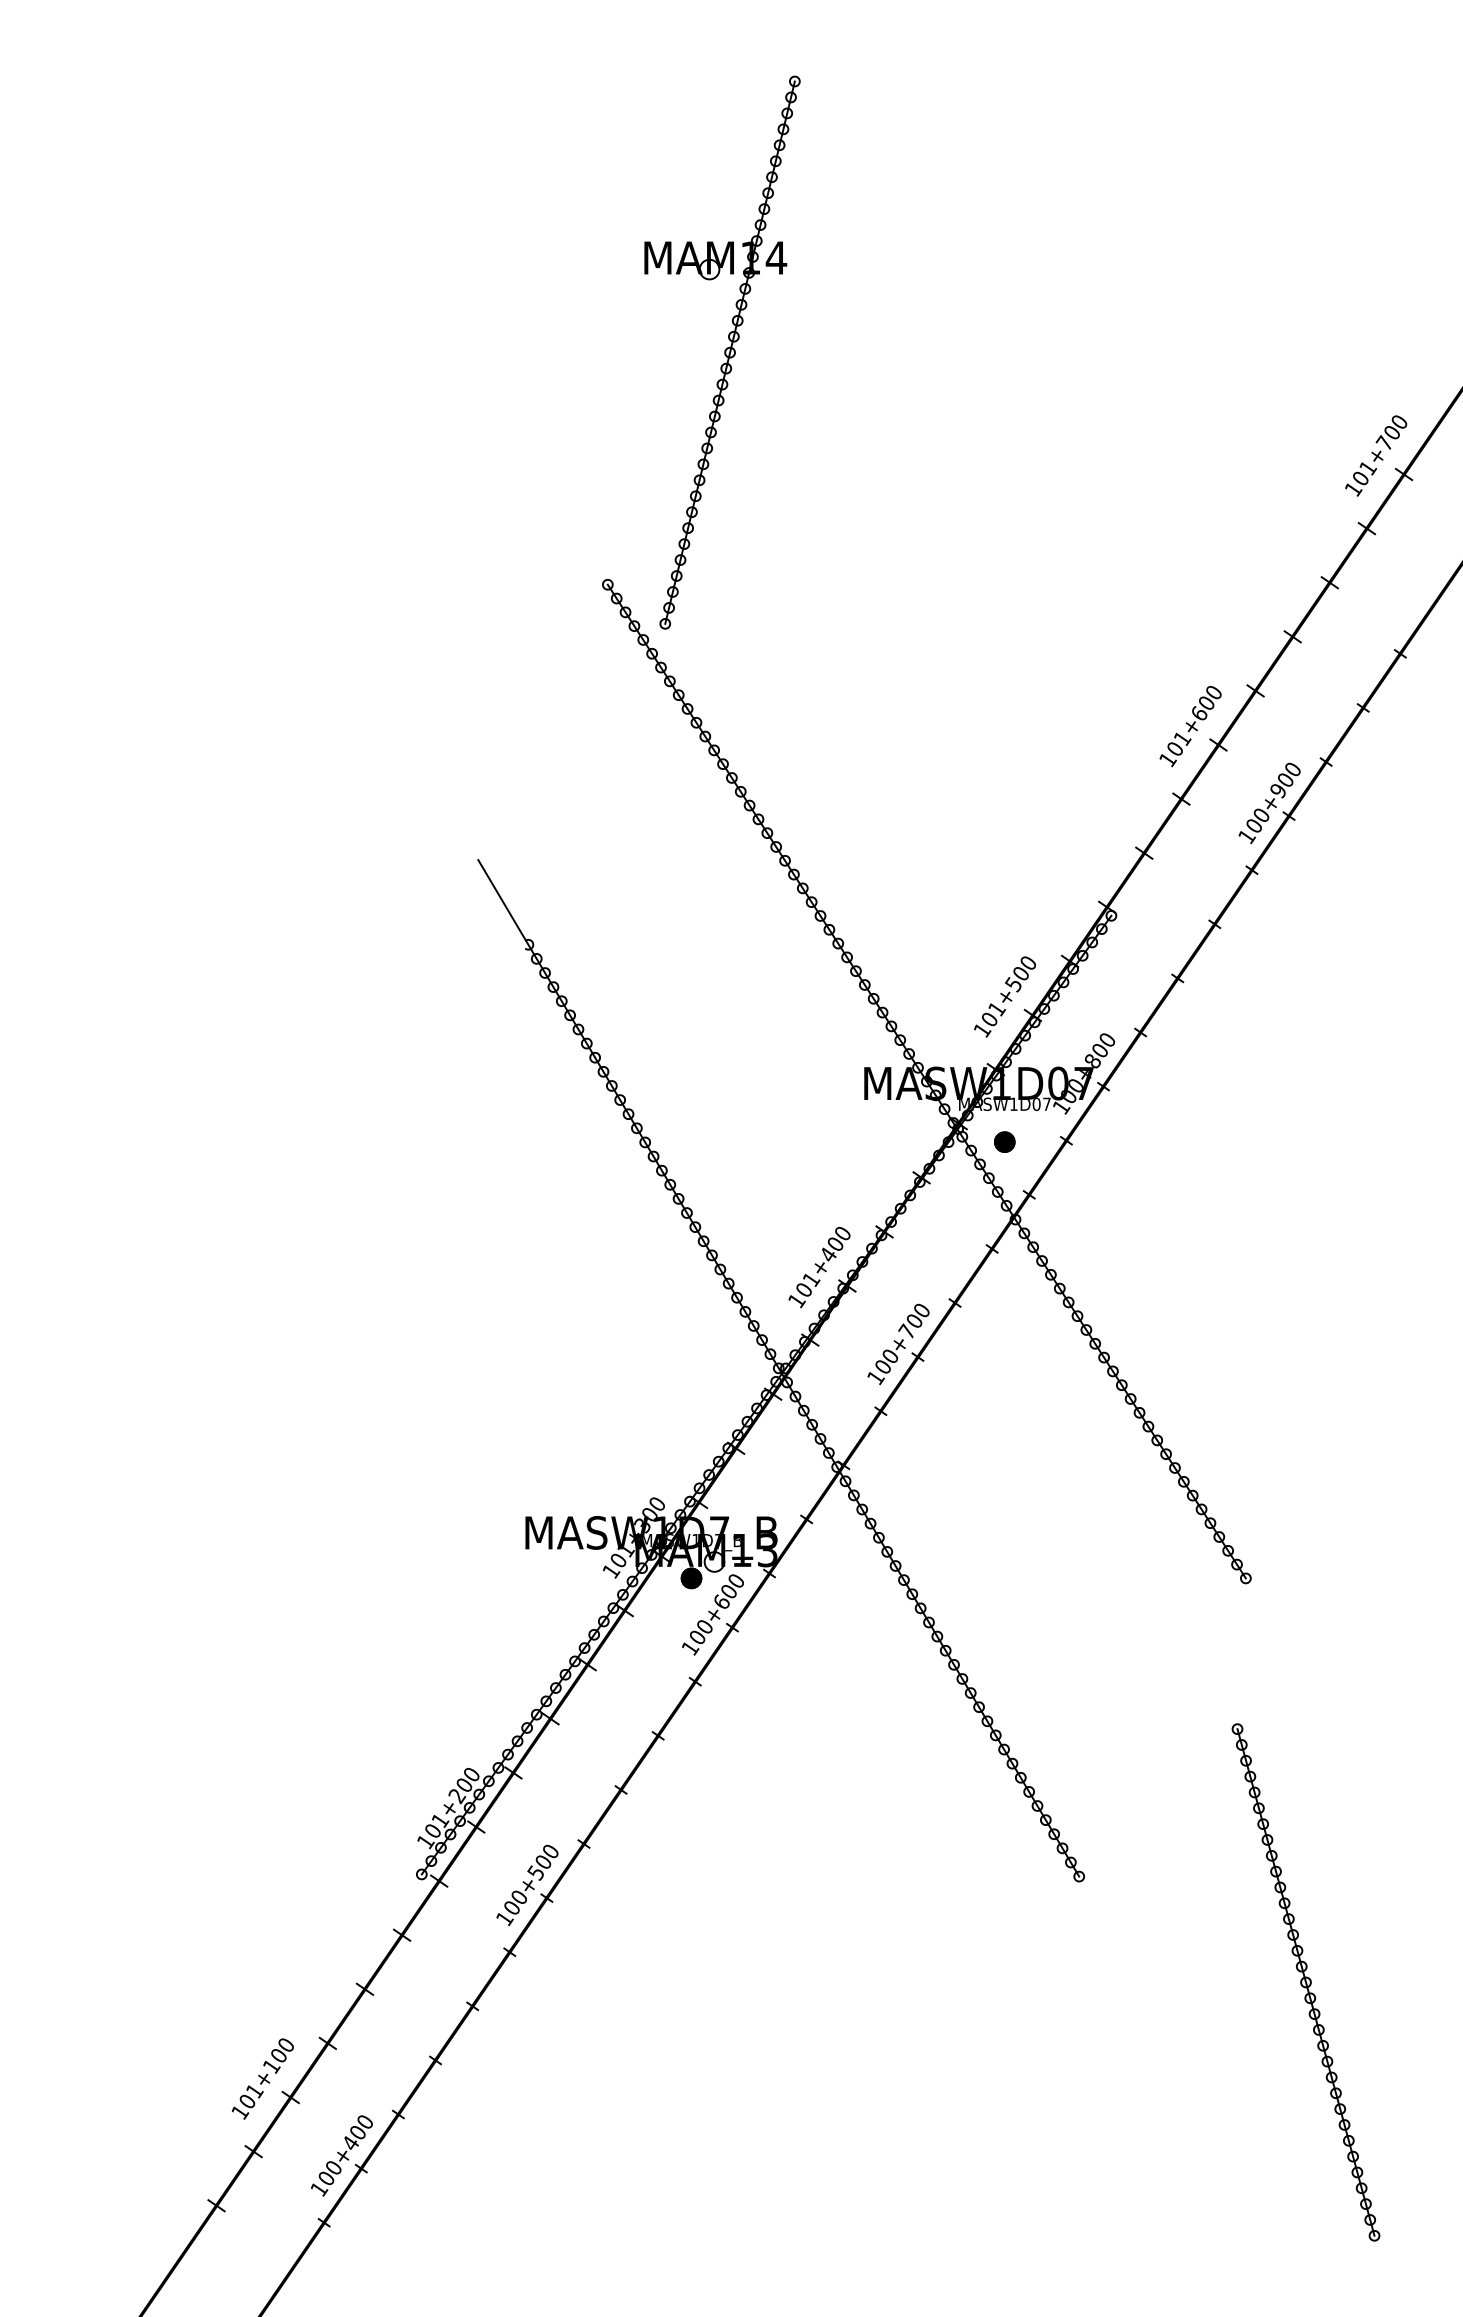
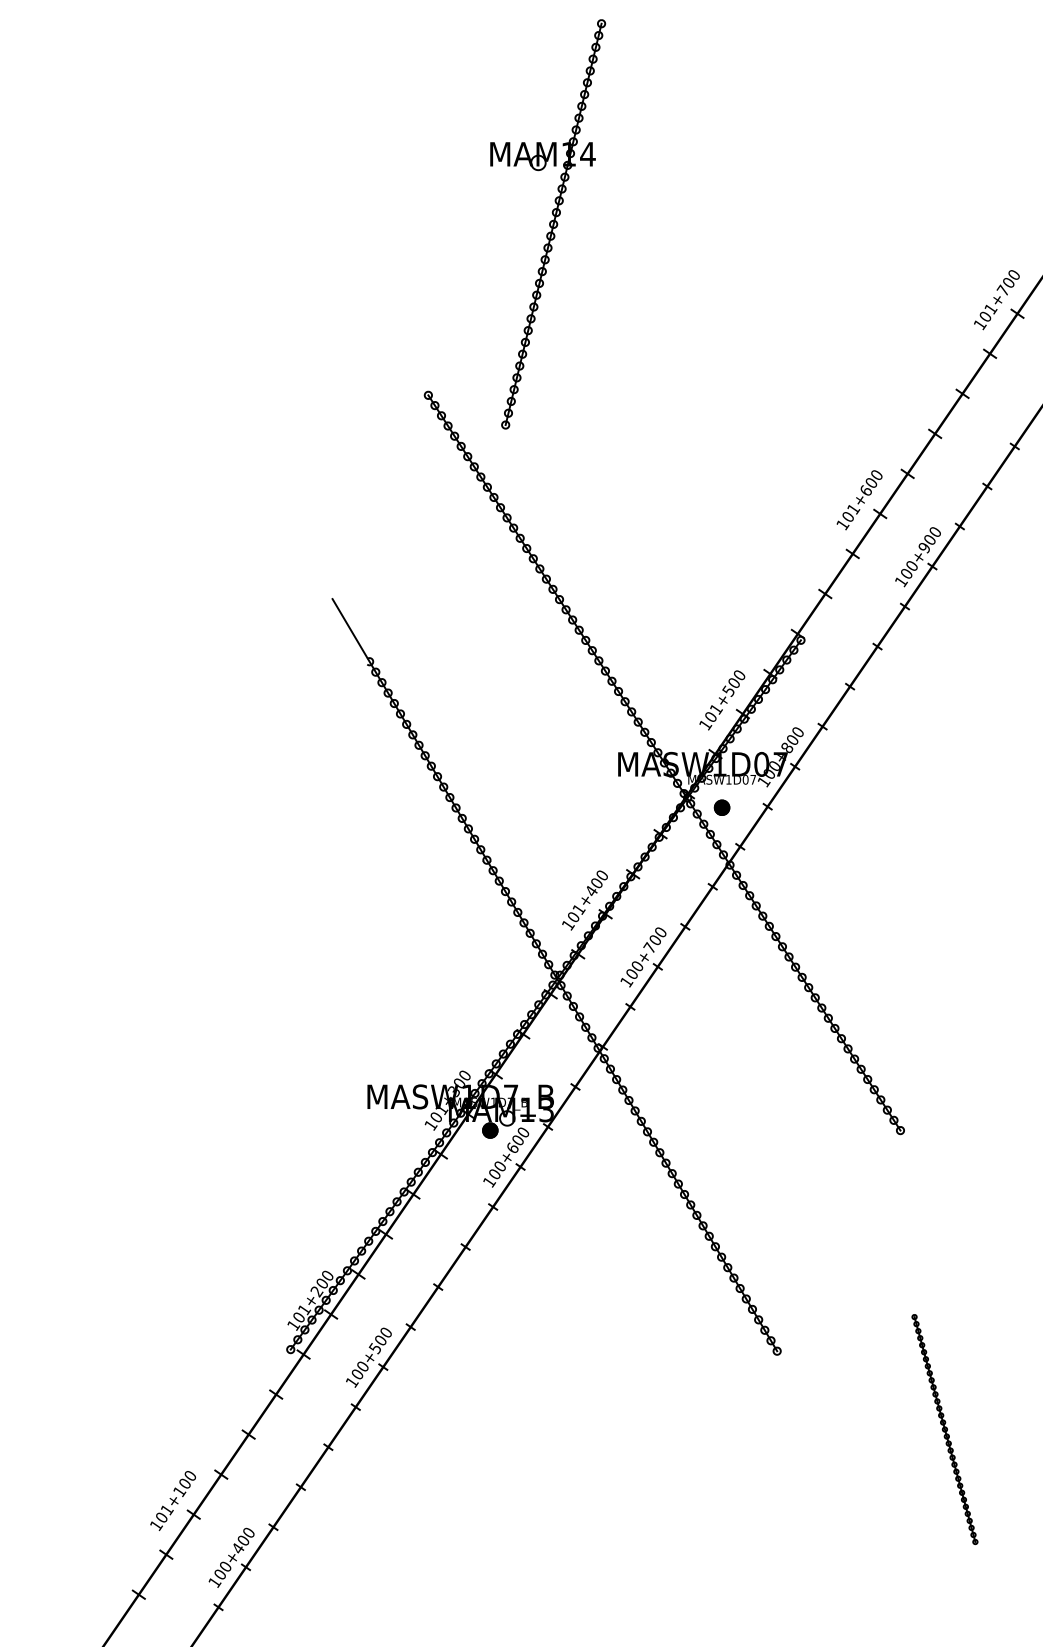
part: (722, 352) -> (548, 224), moved
part: (1305, 1982) -> (944, 1429), size x0.6

